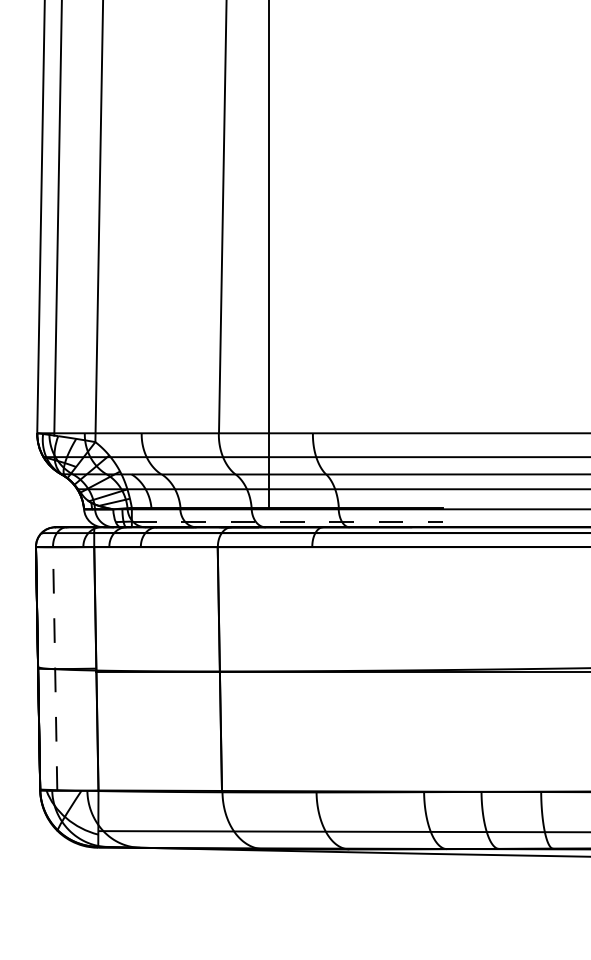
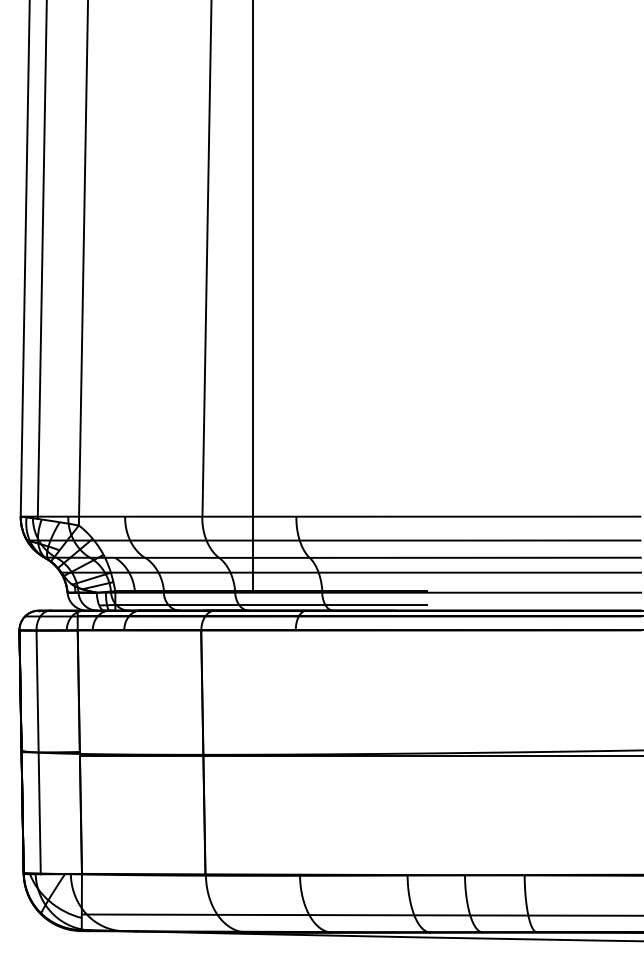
line: (288, 521) -> (271, 604), dashed -> solid
line: (55, 669) -> (38, 752), dashed -> solid

